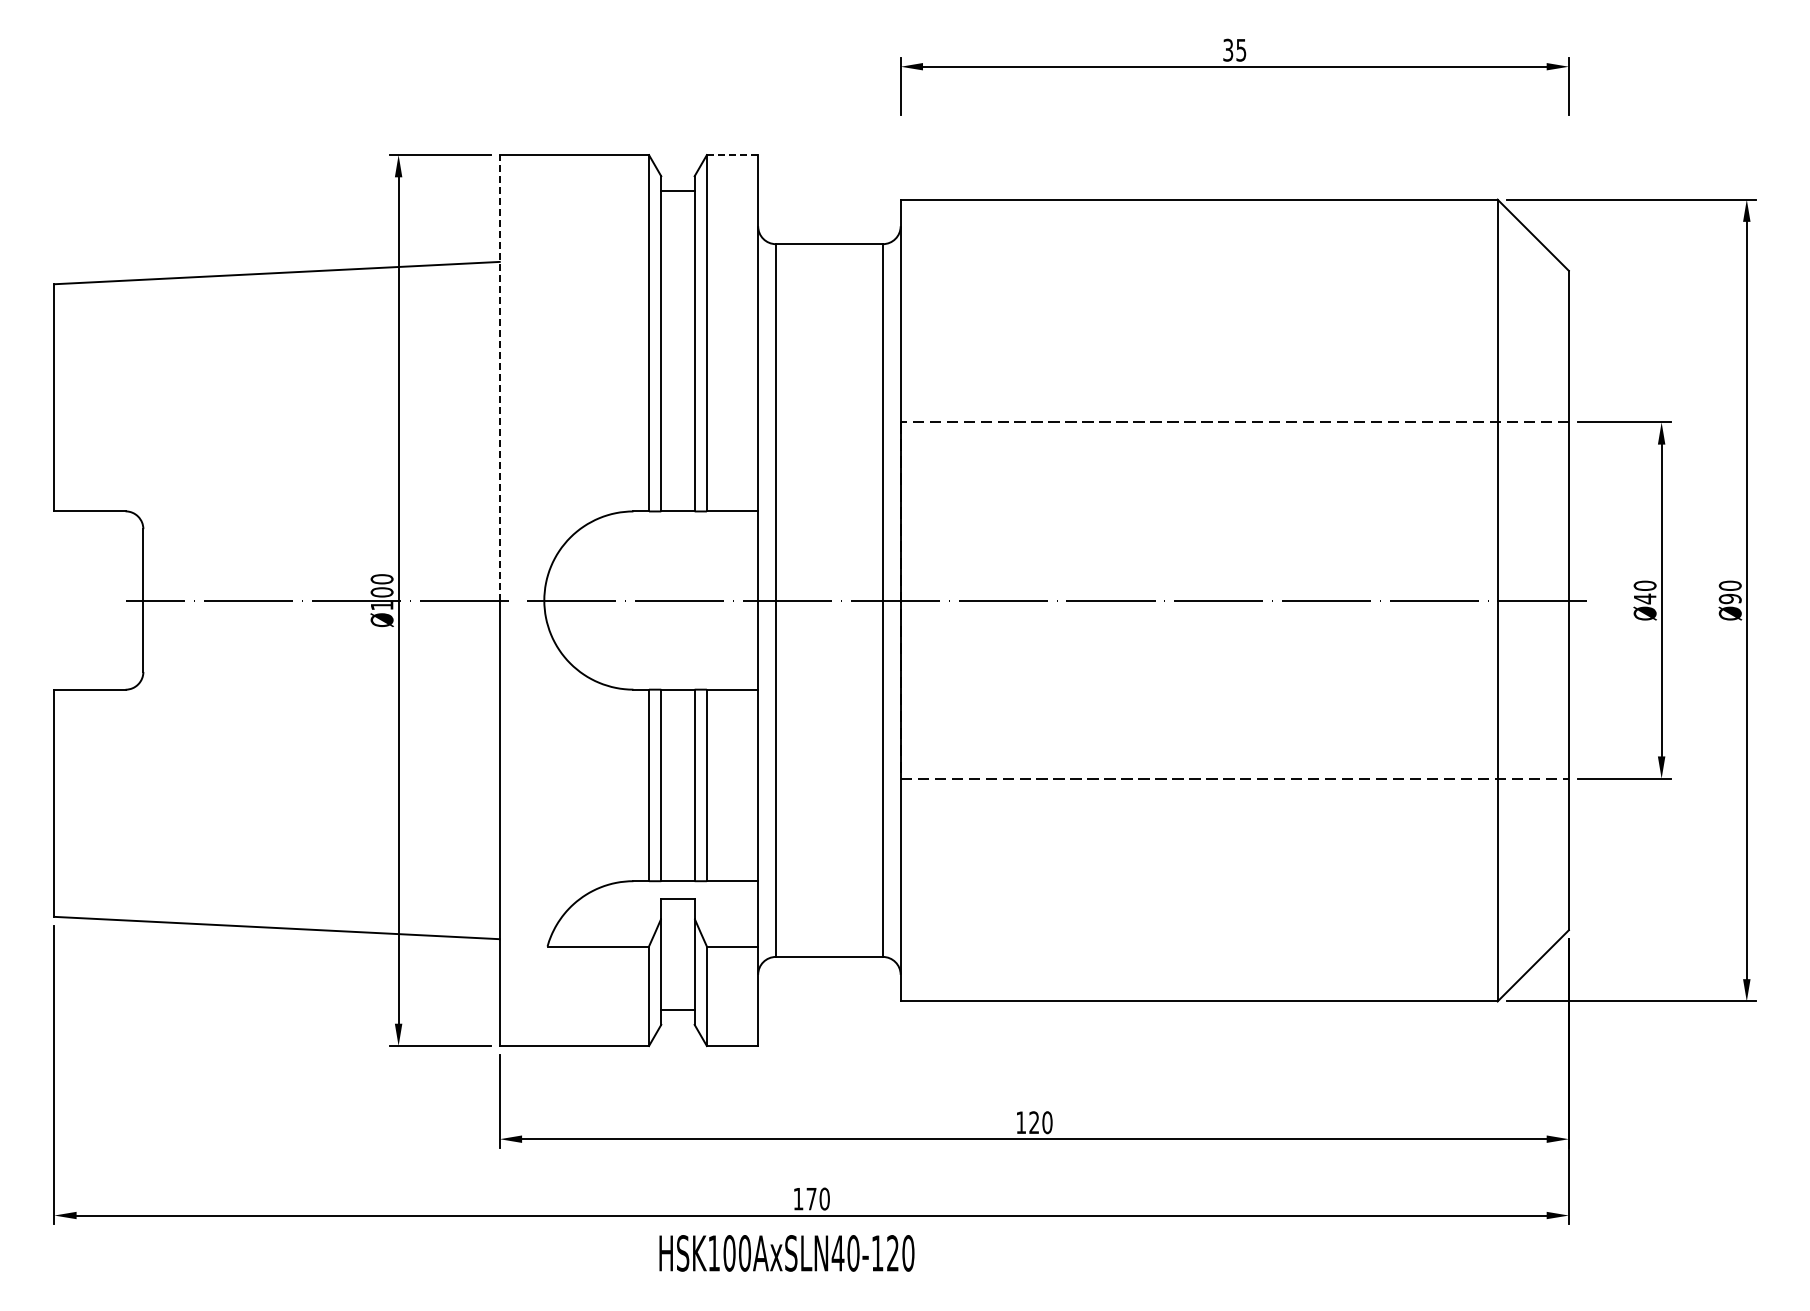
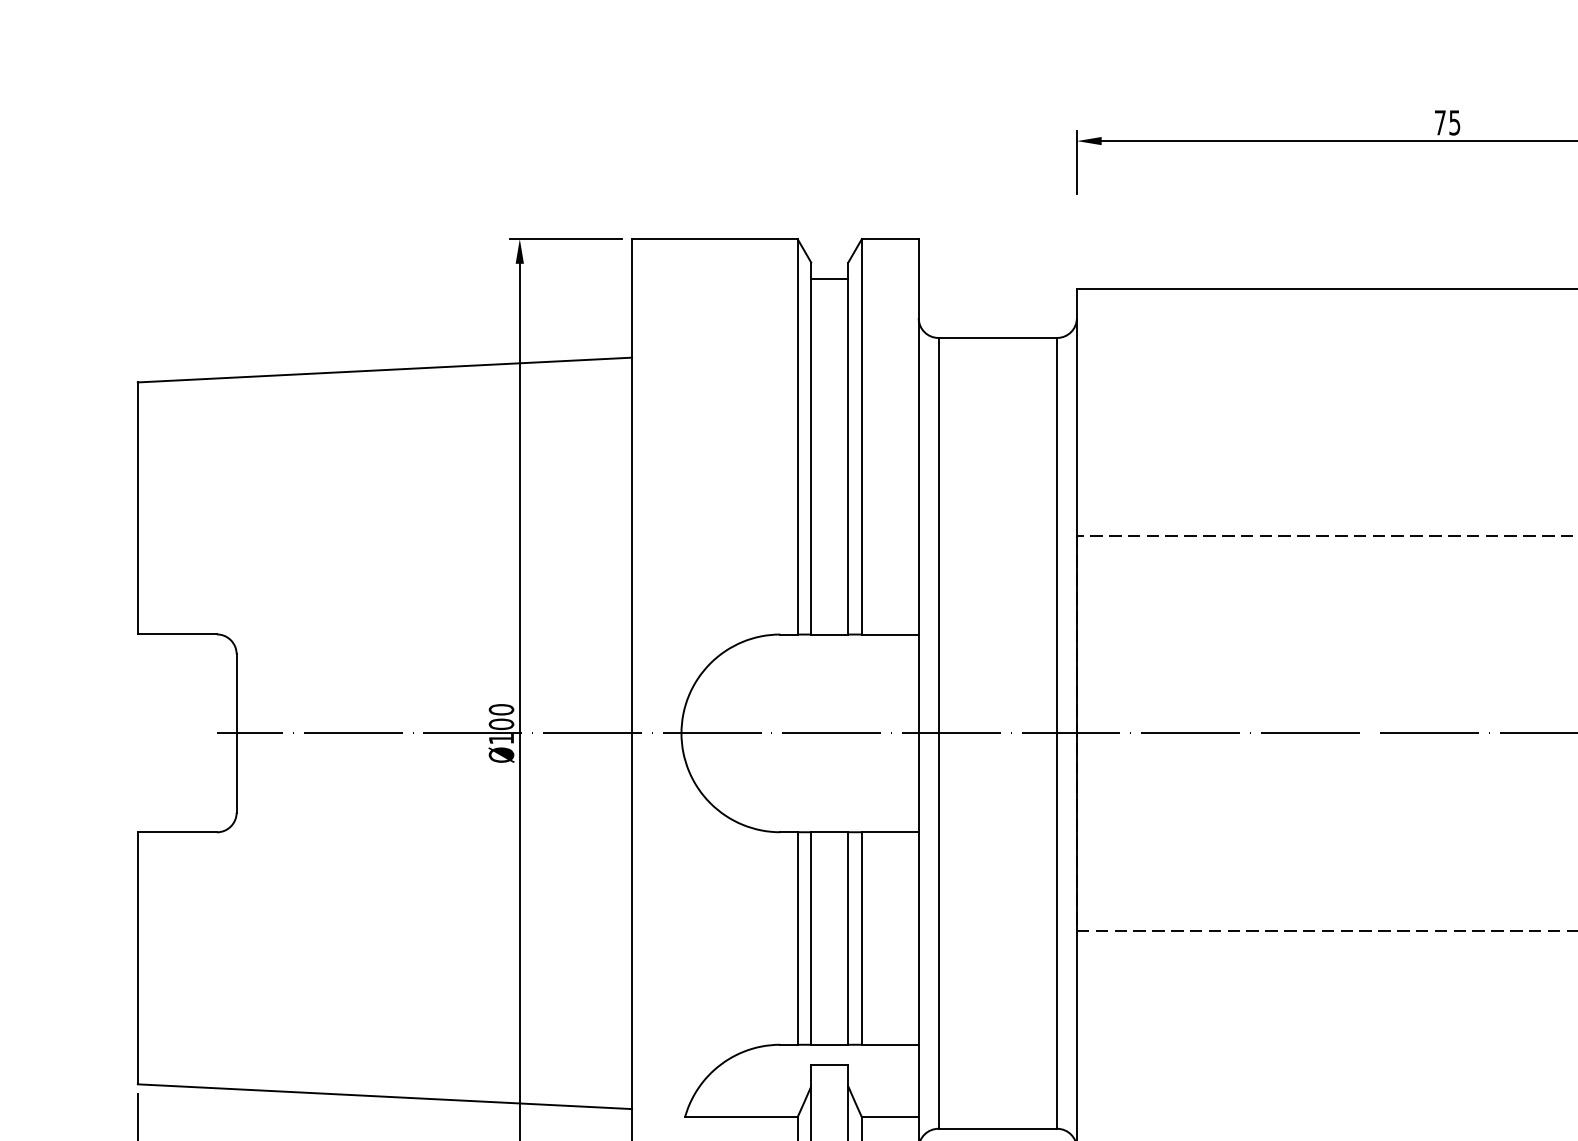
text: (1228, 49) -> (1440, 121), 35 -> 75
line: (732, 155) -> (890, 239), dashed -> solid
line: (499, 377) -> (631, 485), dashed -> solid

